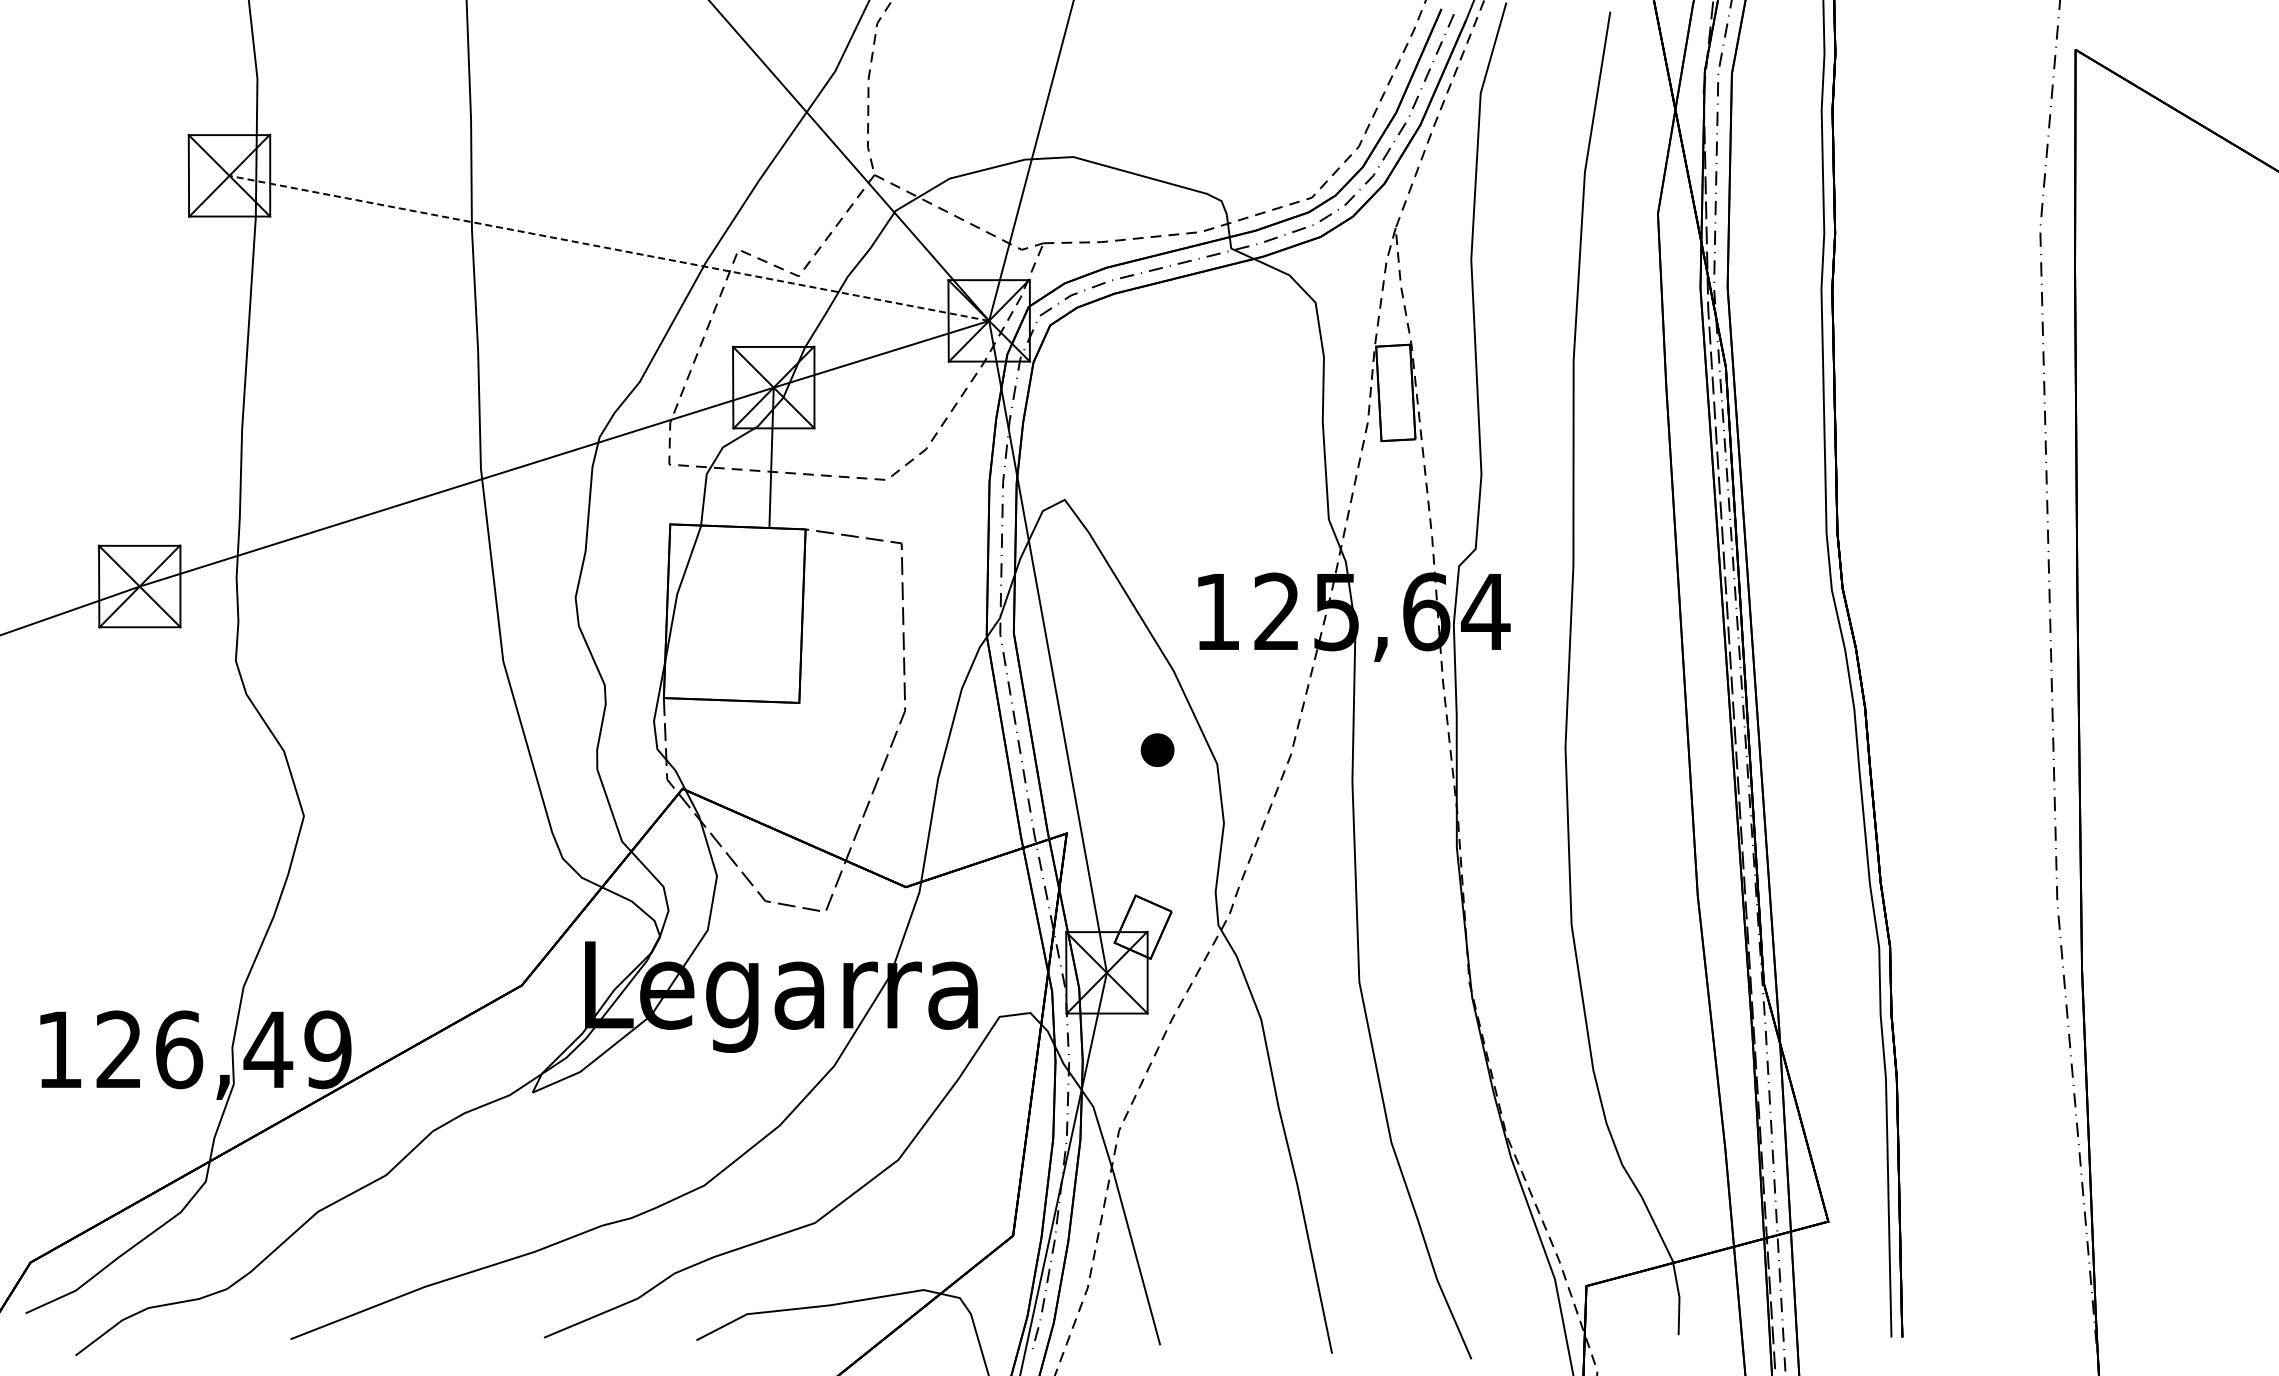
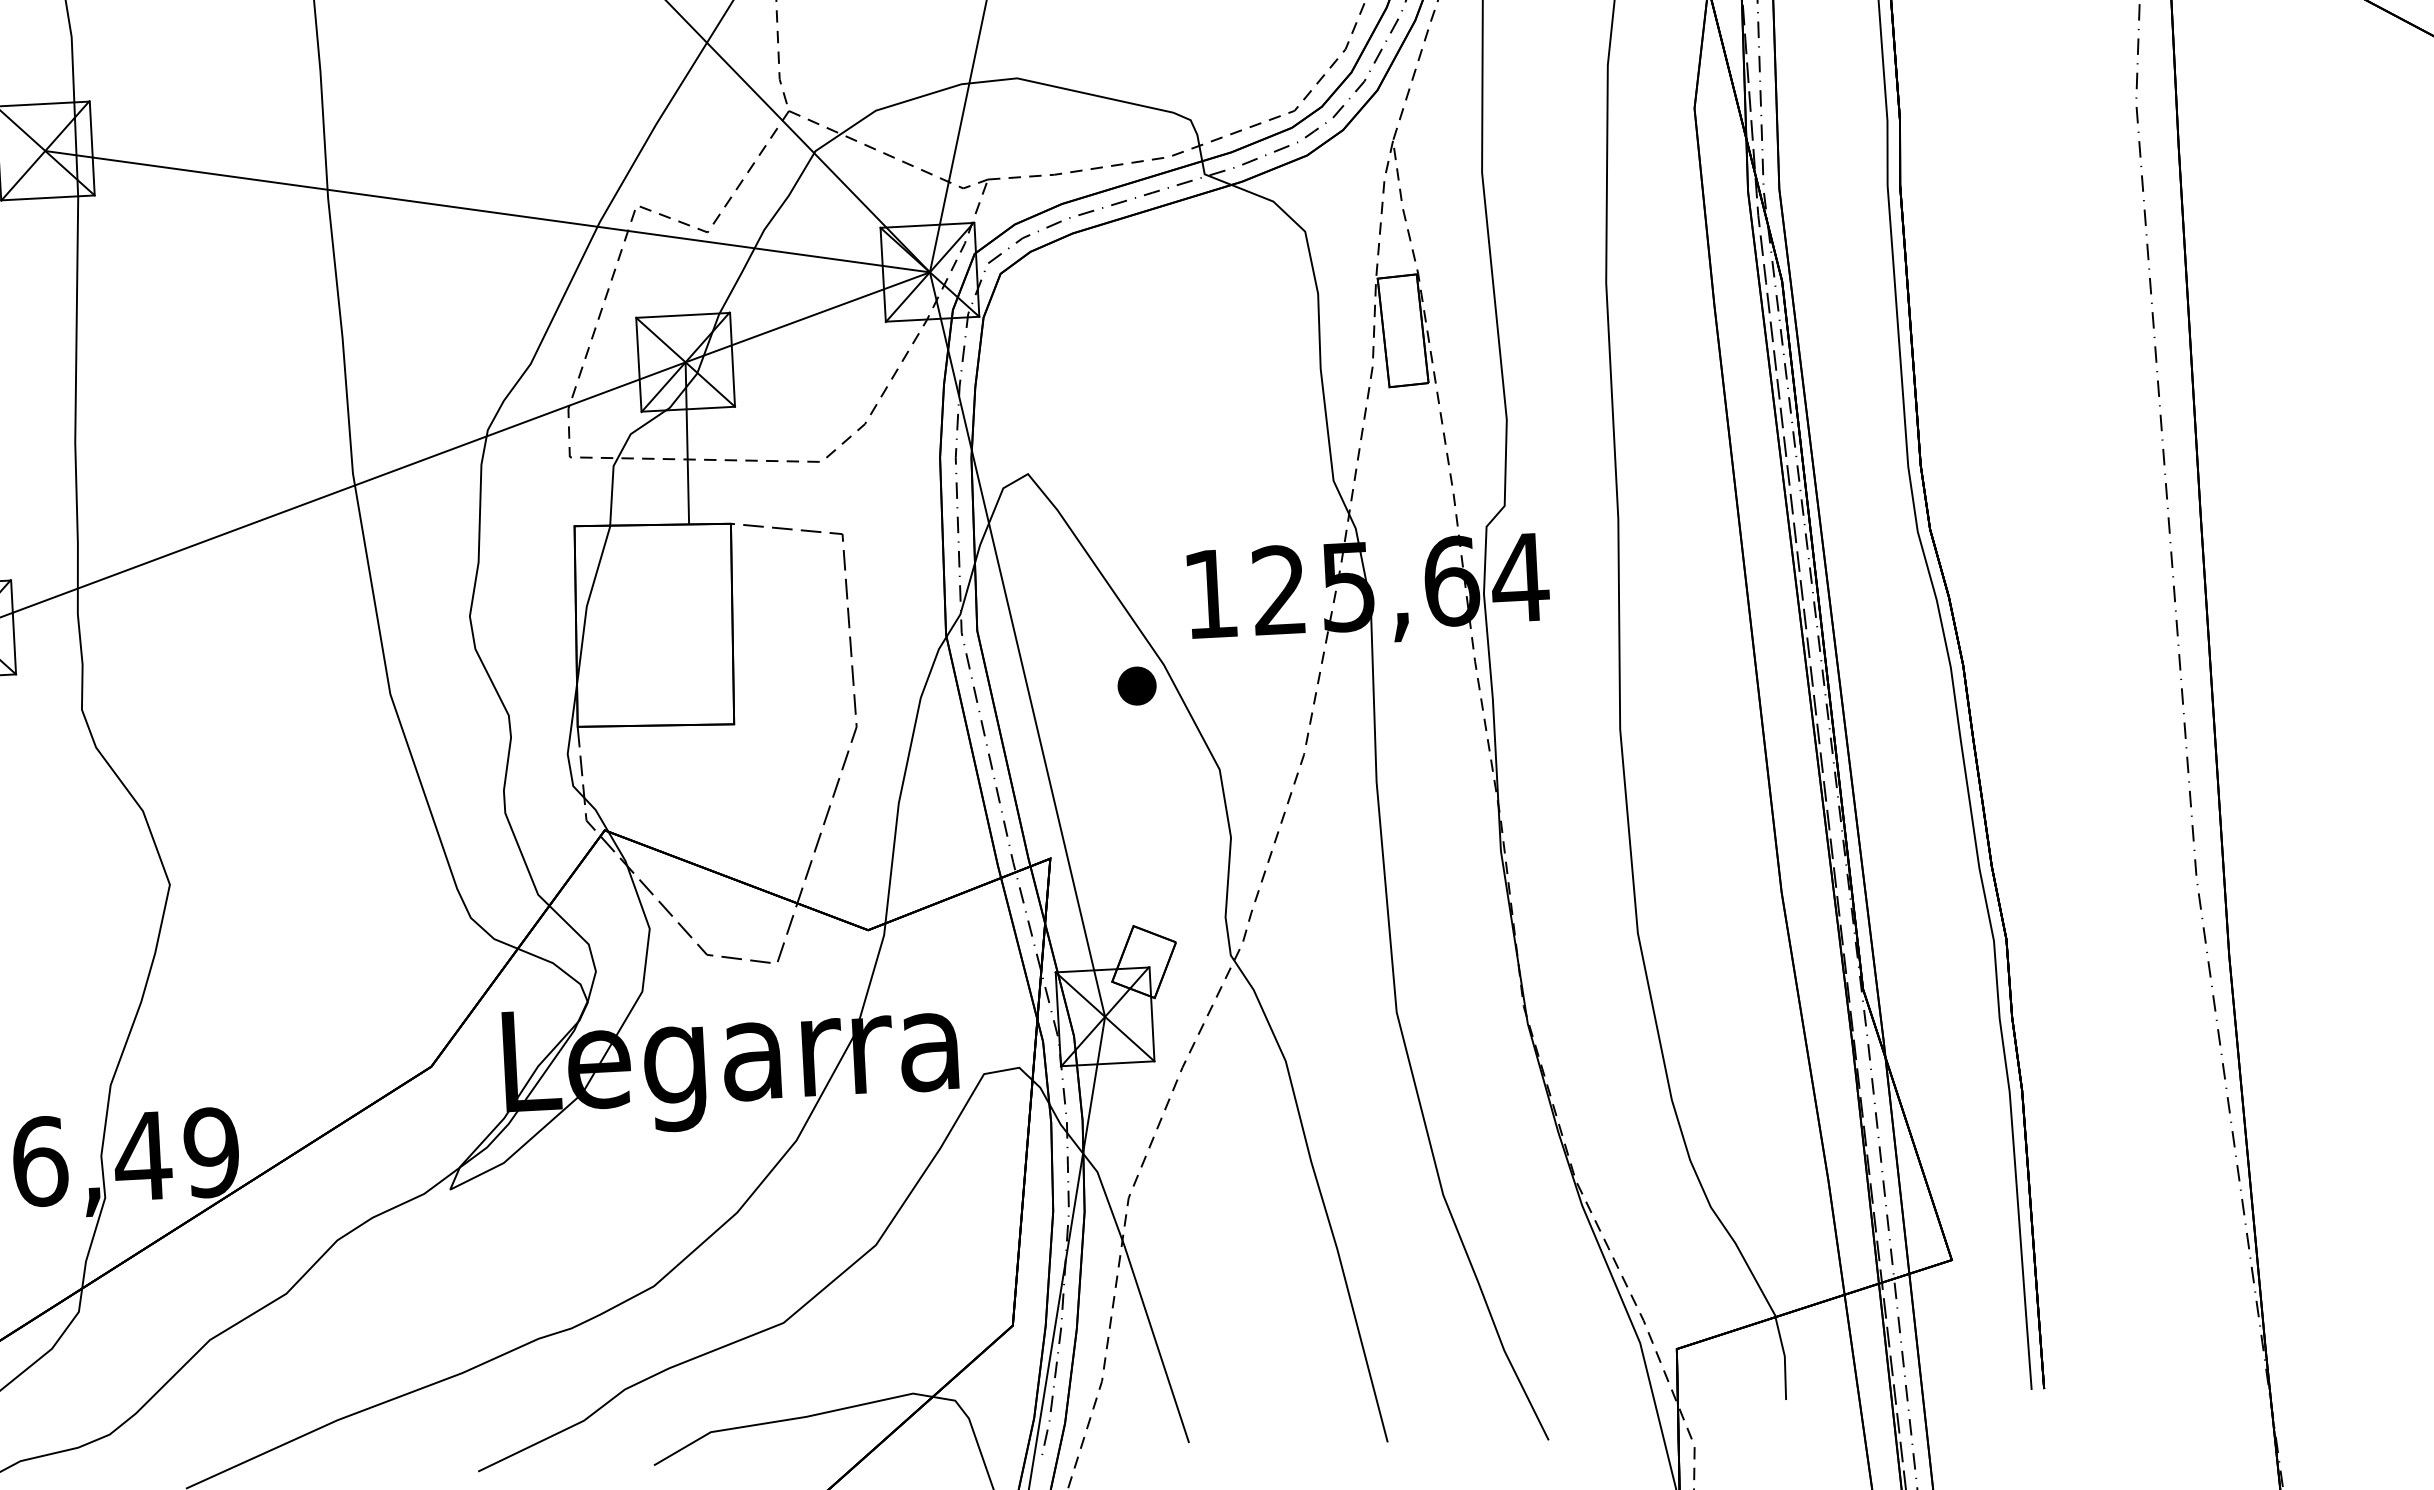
line: (609, 248) -> (487, 211), dashed -> solid
part: (1157, 749) -> (1136, 685), moved

